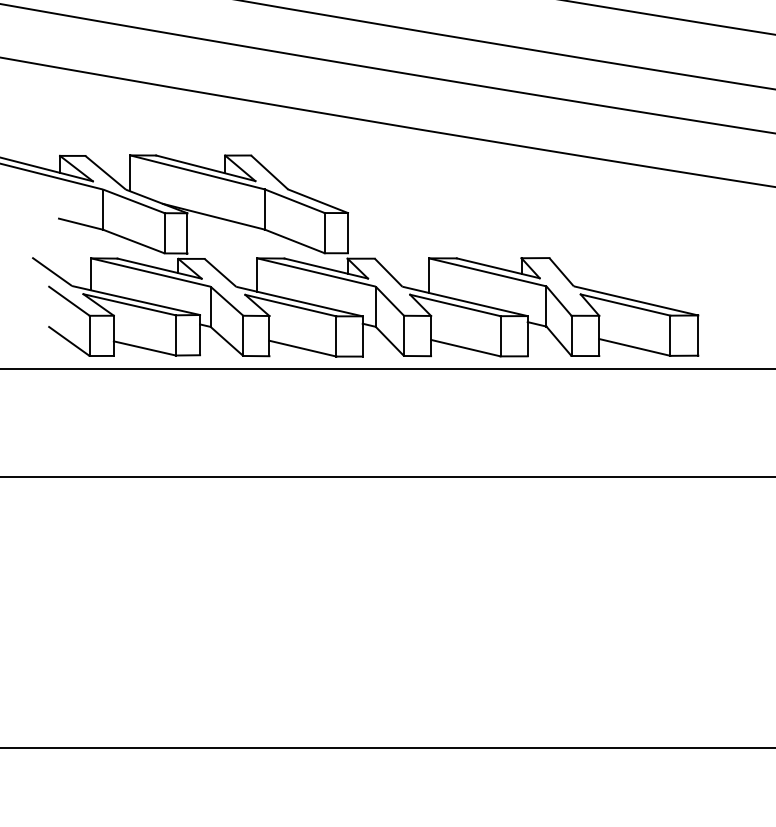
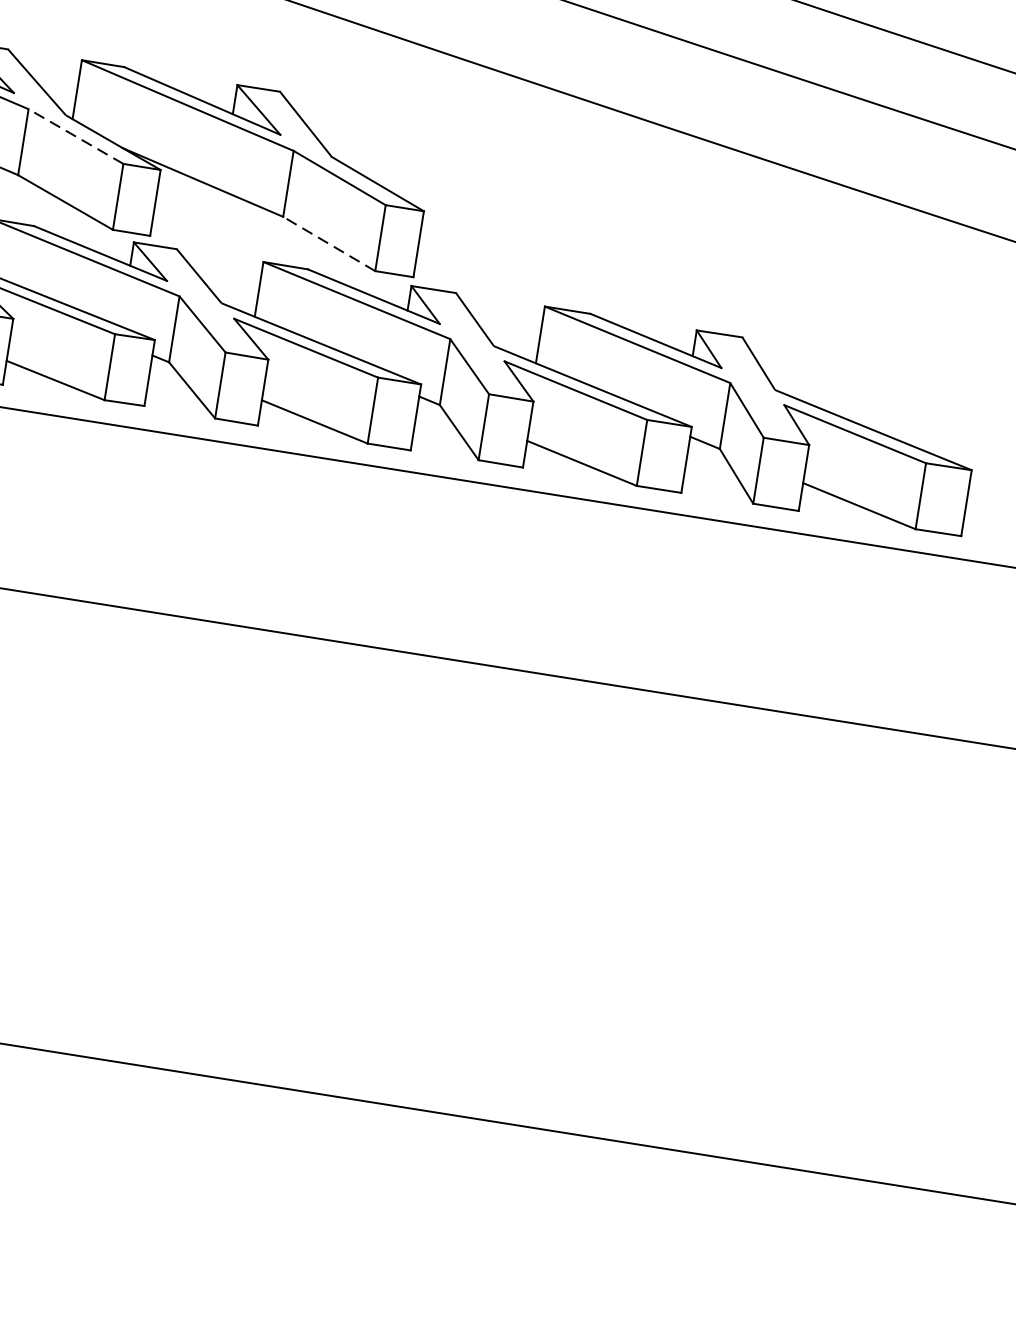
line: (133, 201) -> (75, 136), solid -> dashed
line: (294, 241) -> (328, 244), solid -> dashed

